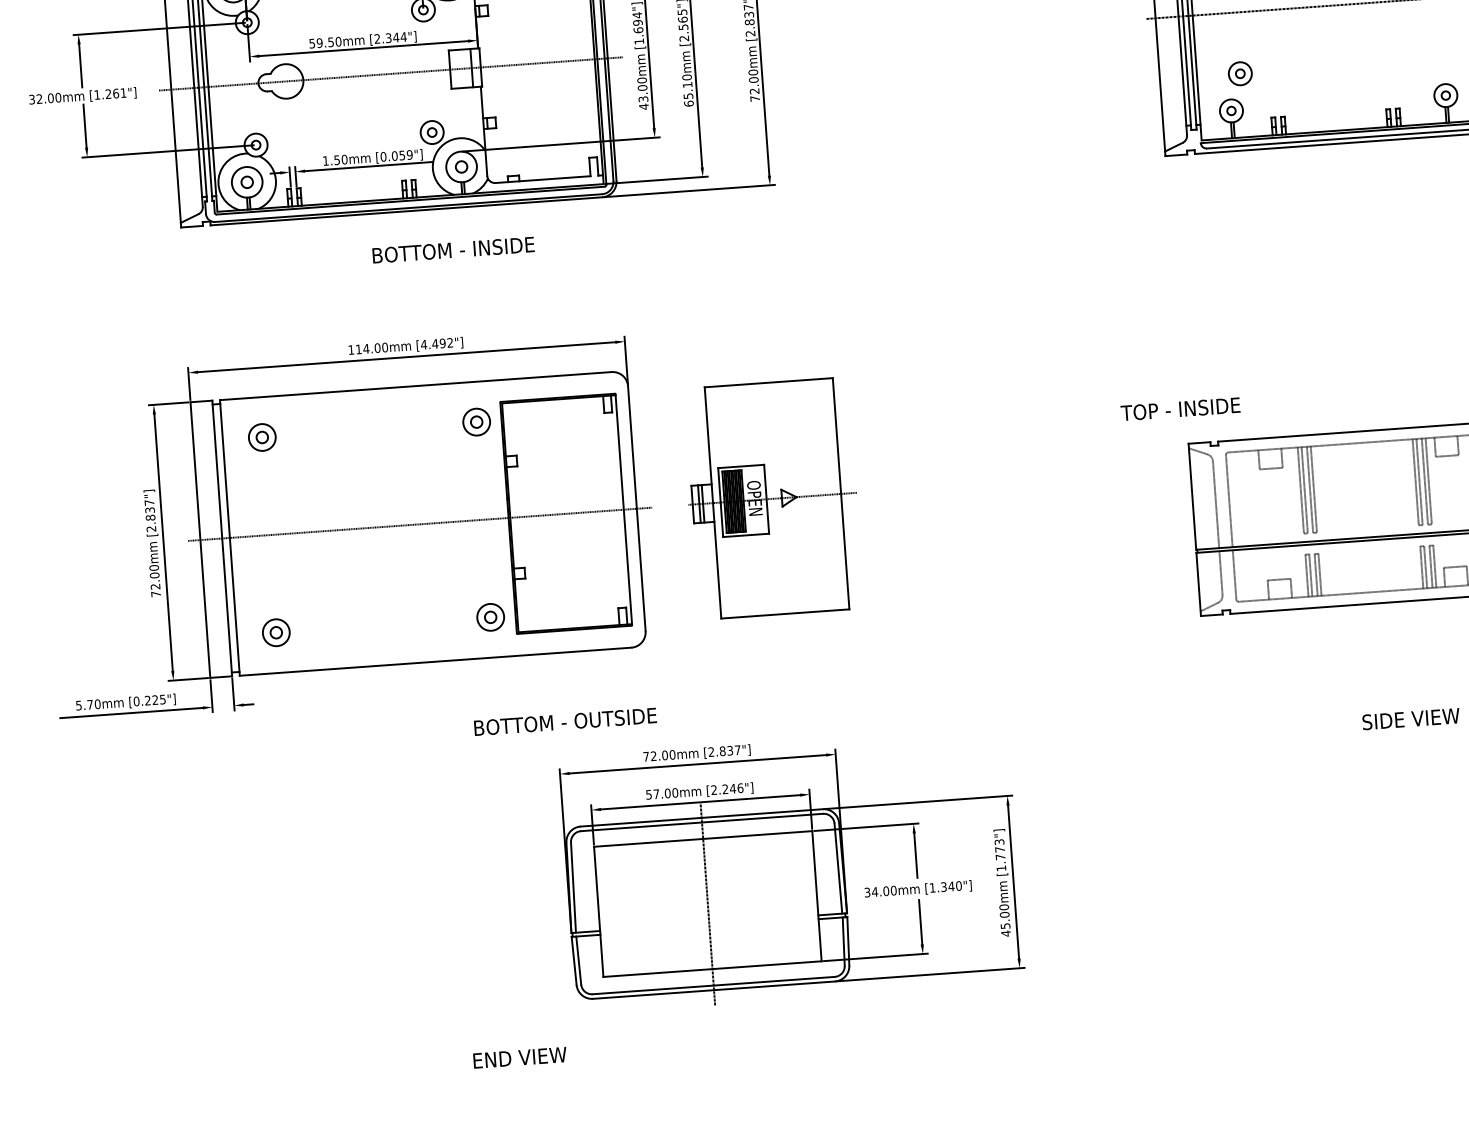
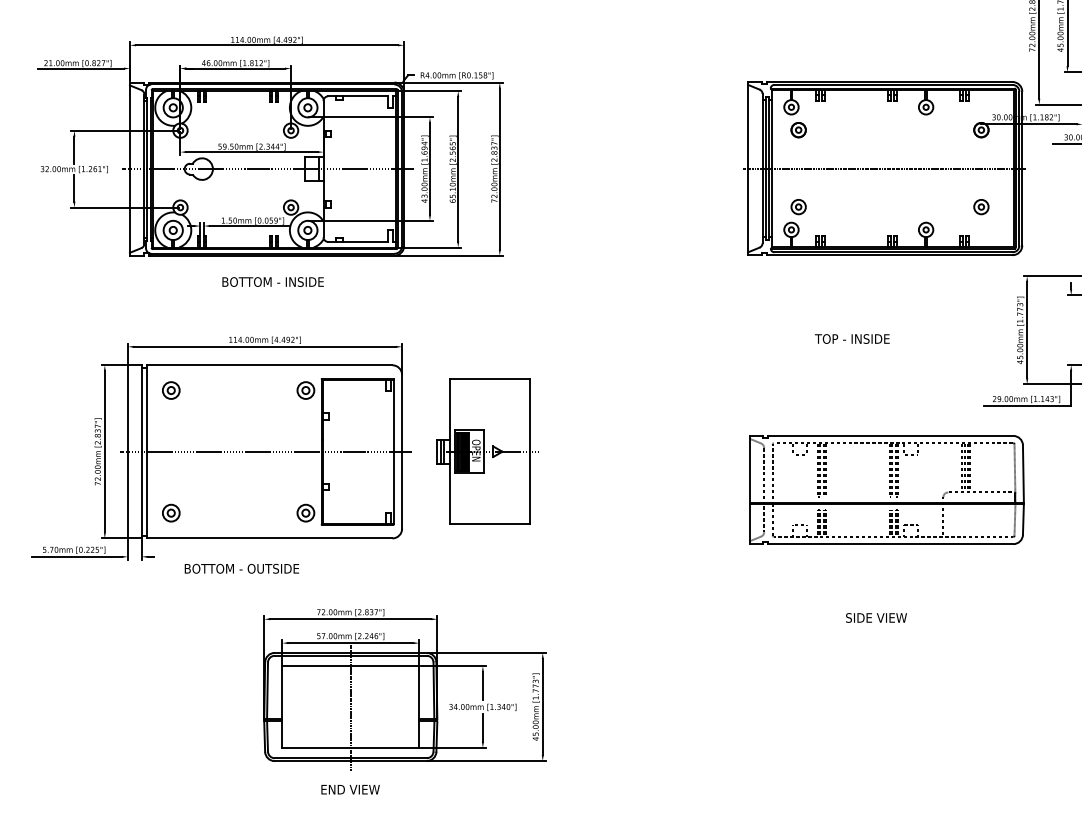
text: (452, 249) -> (272, 281), moved
text: (1180, 408) -> (852, 338), moved
text: (564, 721) -> (241, 568), moved
part: (791, 870) -> (404, 689), moved
text: (519, 1057) -> (350, 789), moved

